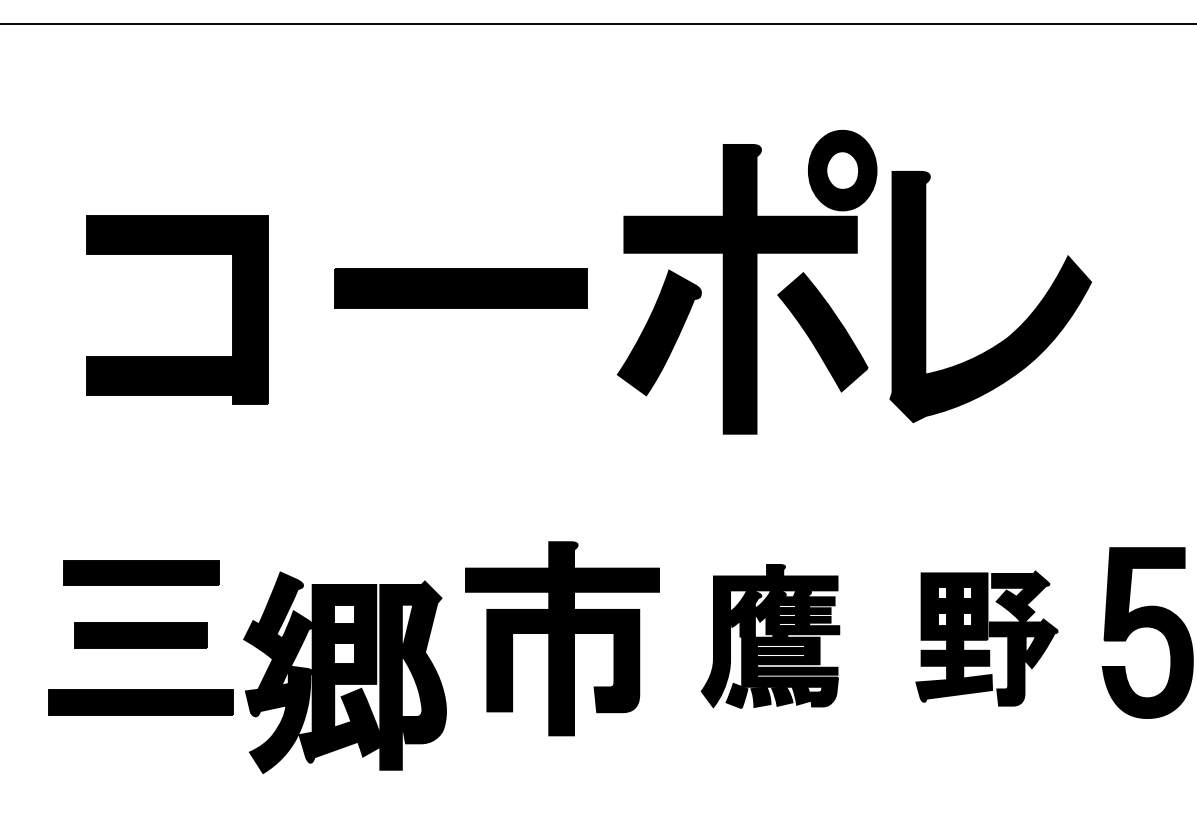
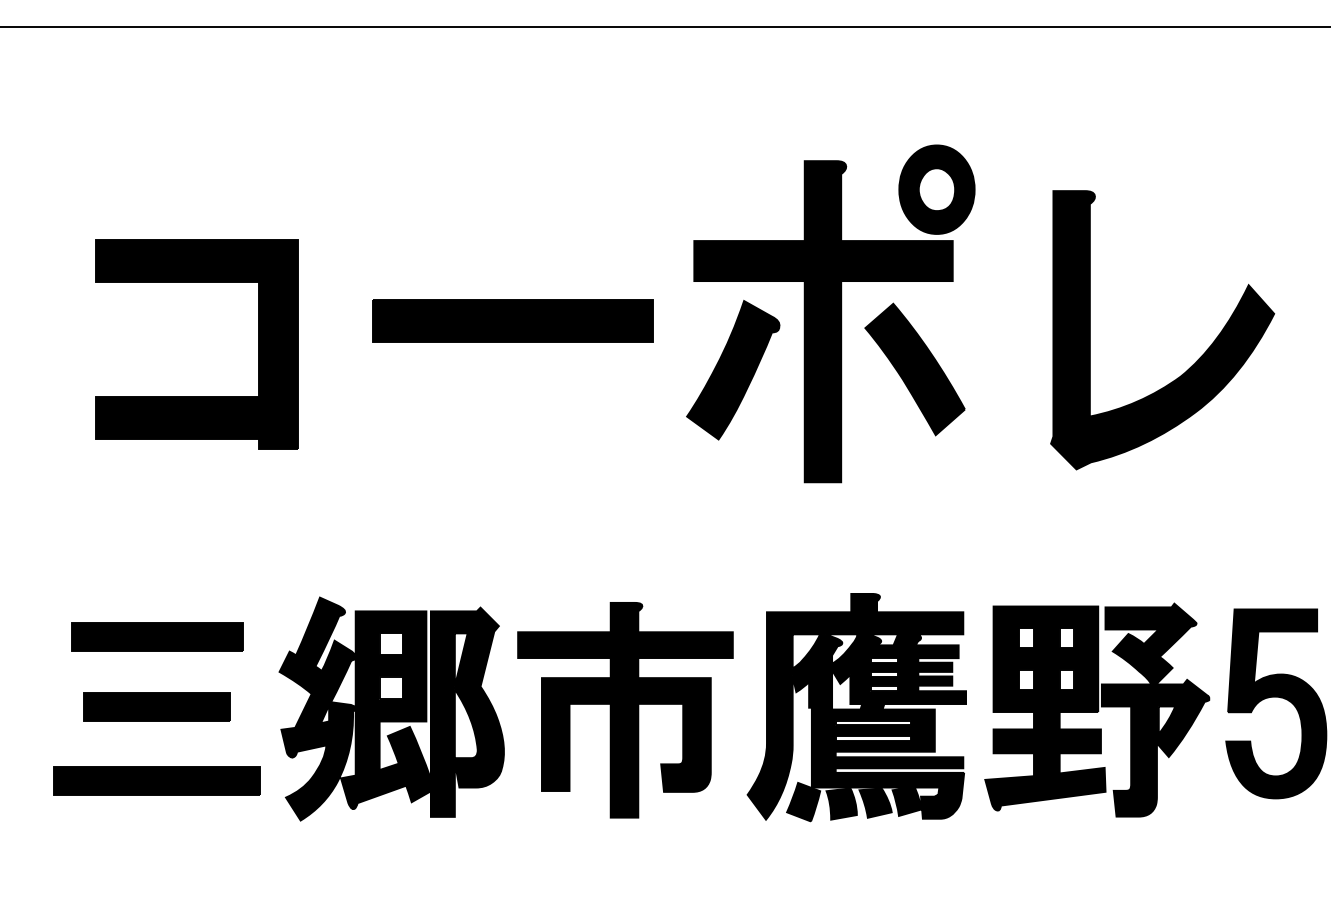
part: (1021, 324) -> (1196, 360), moved
part: (770, 636) -> (856, 707), size x1.43
part: (987, 638) -> (1097, 709), size x1.43
part: (344, 672) -> (391, 708), moved

